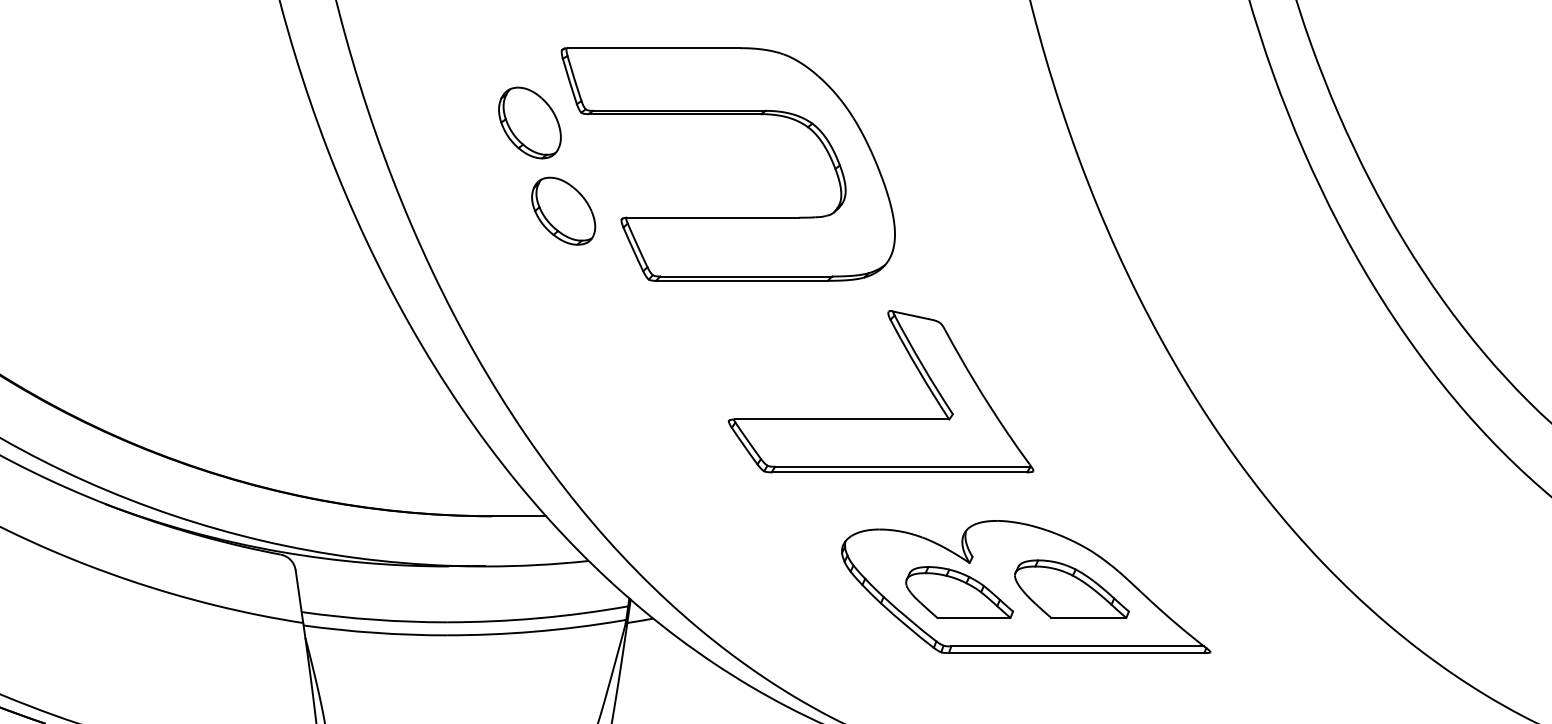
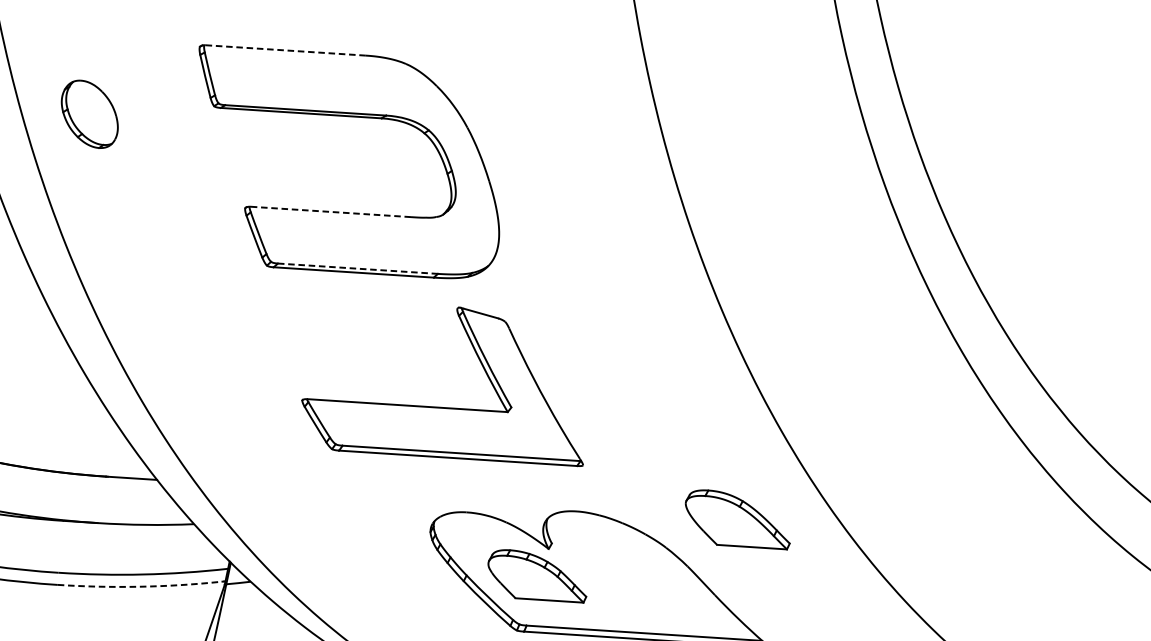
line: (654, 48) -> (286, 50), solid -> dashed
part: (529, 122) -> (89, 113), moved
part: (563, 210) -> (191, 196), removed
line: (713, 217) -> (331, 211), solid -> dashed
line: (746, 276) -> (358, 268), solid -> dashed
part: (880, 418) -> (443, 407), moved
part: (1071, 588) -> (737, 518), moved
arc: (534, 631) -> (139, 586), solid -> dashed

